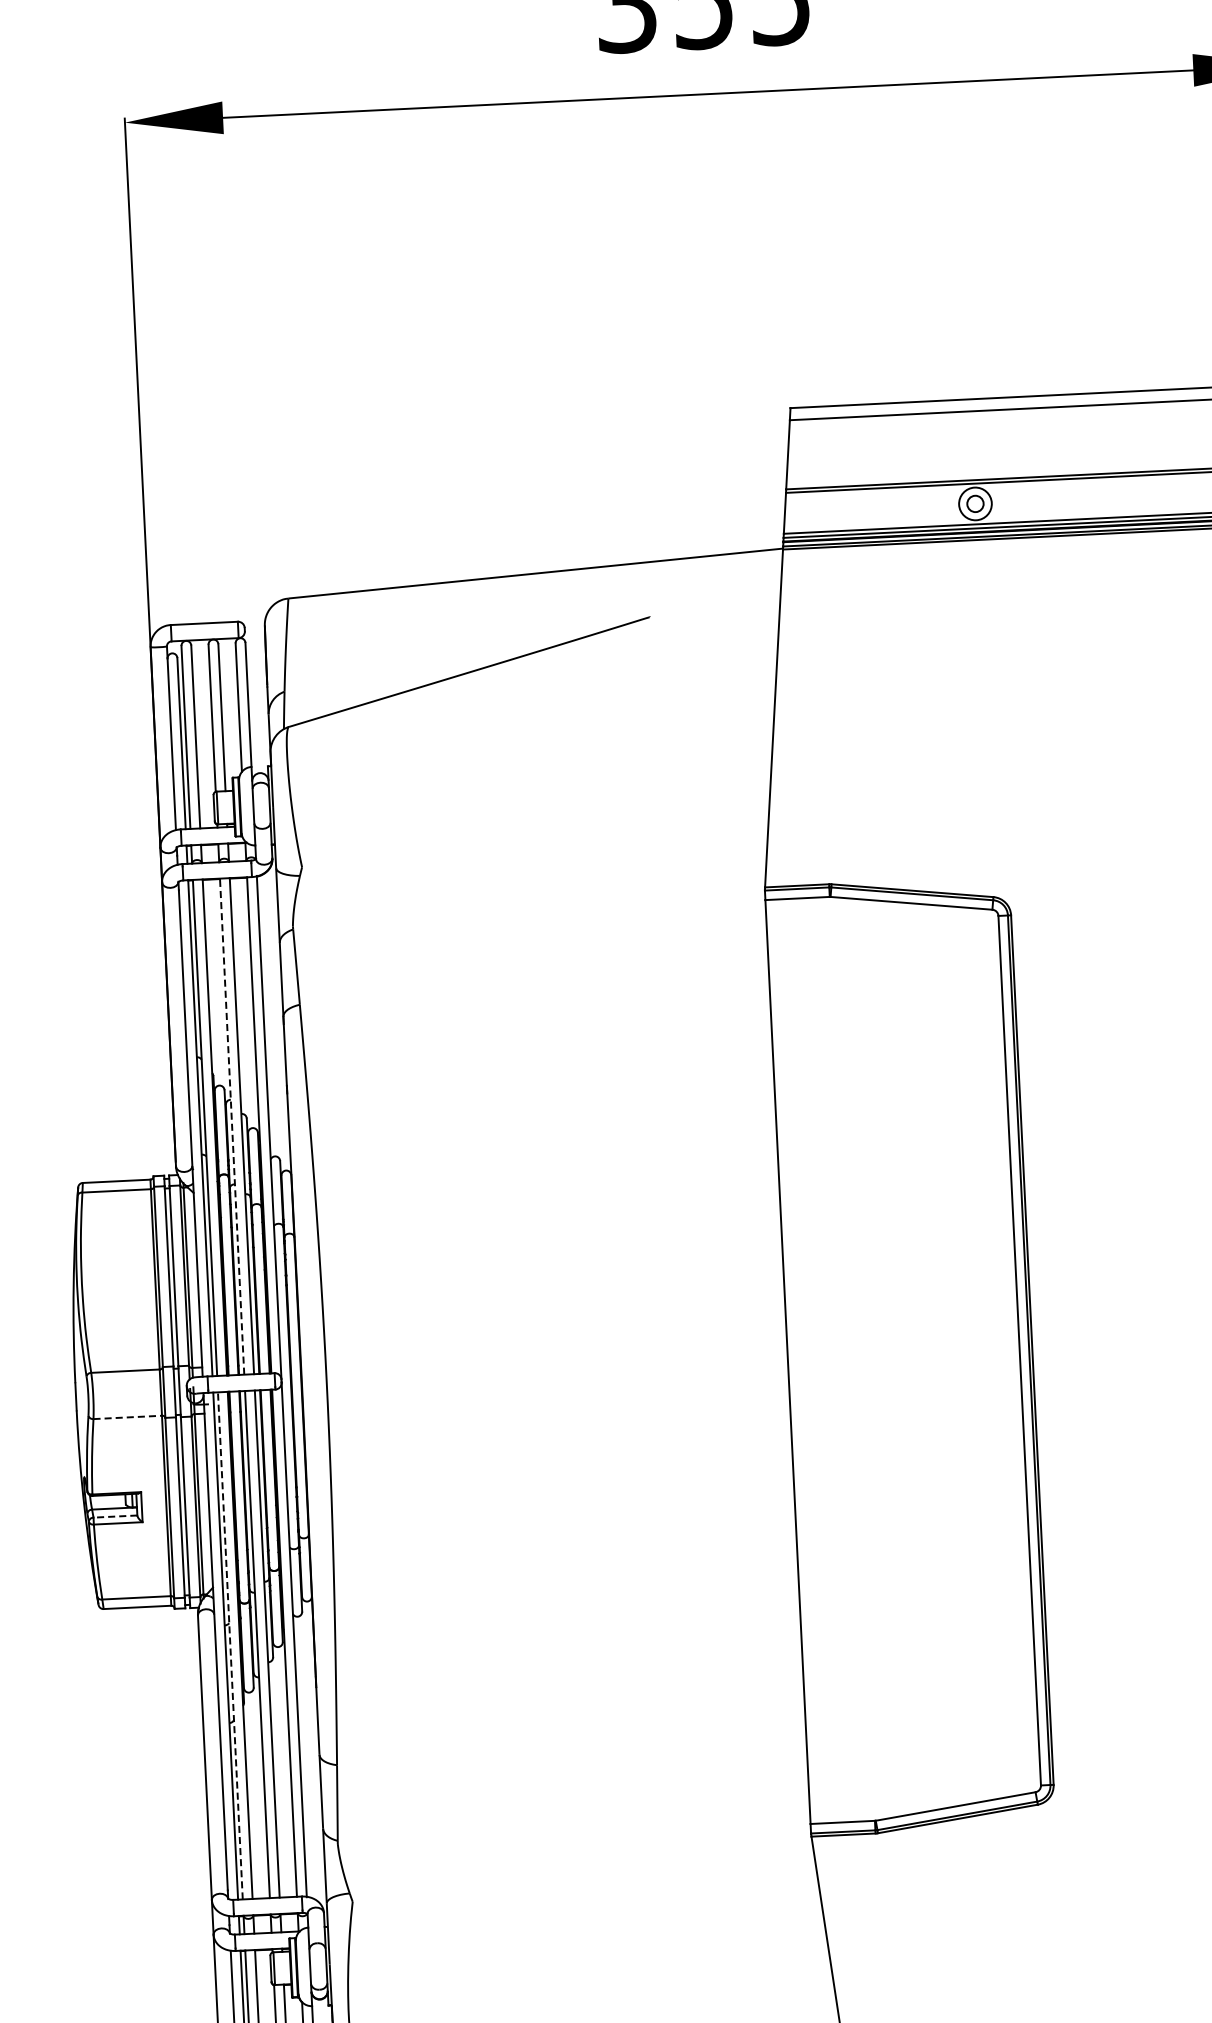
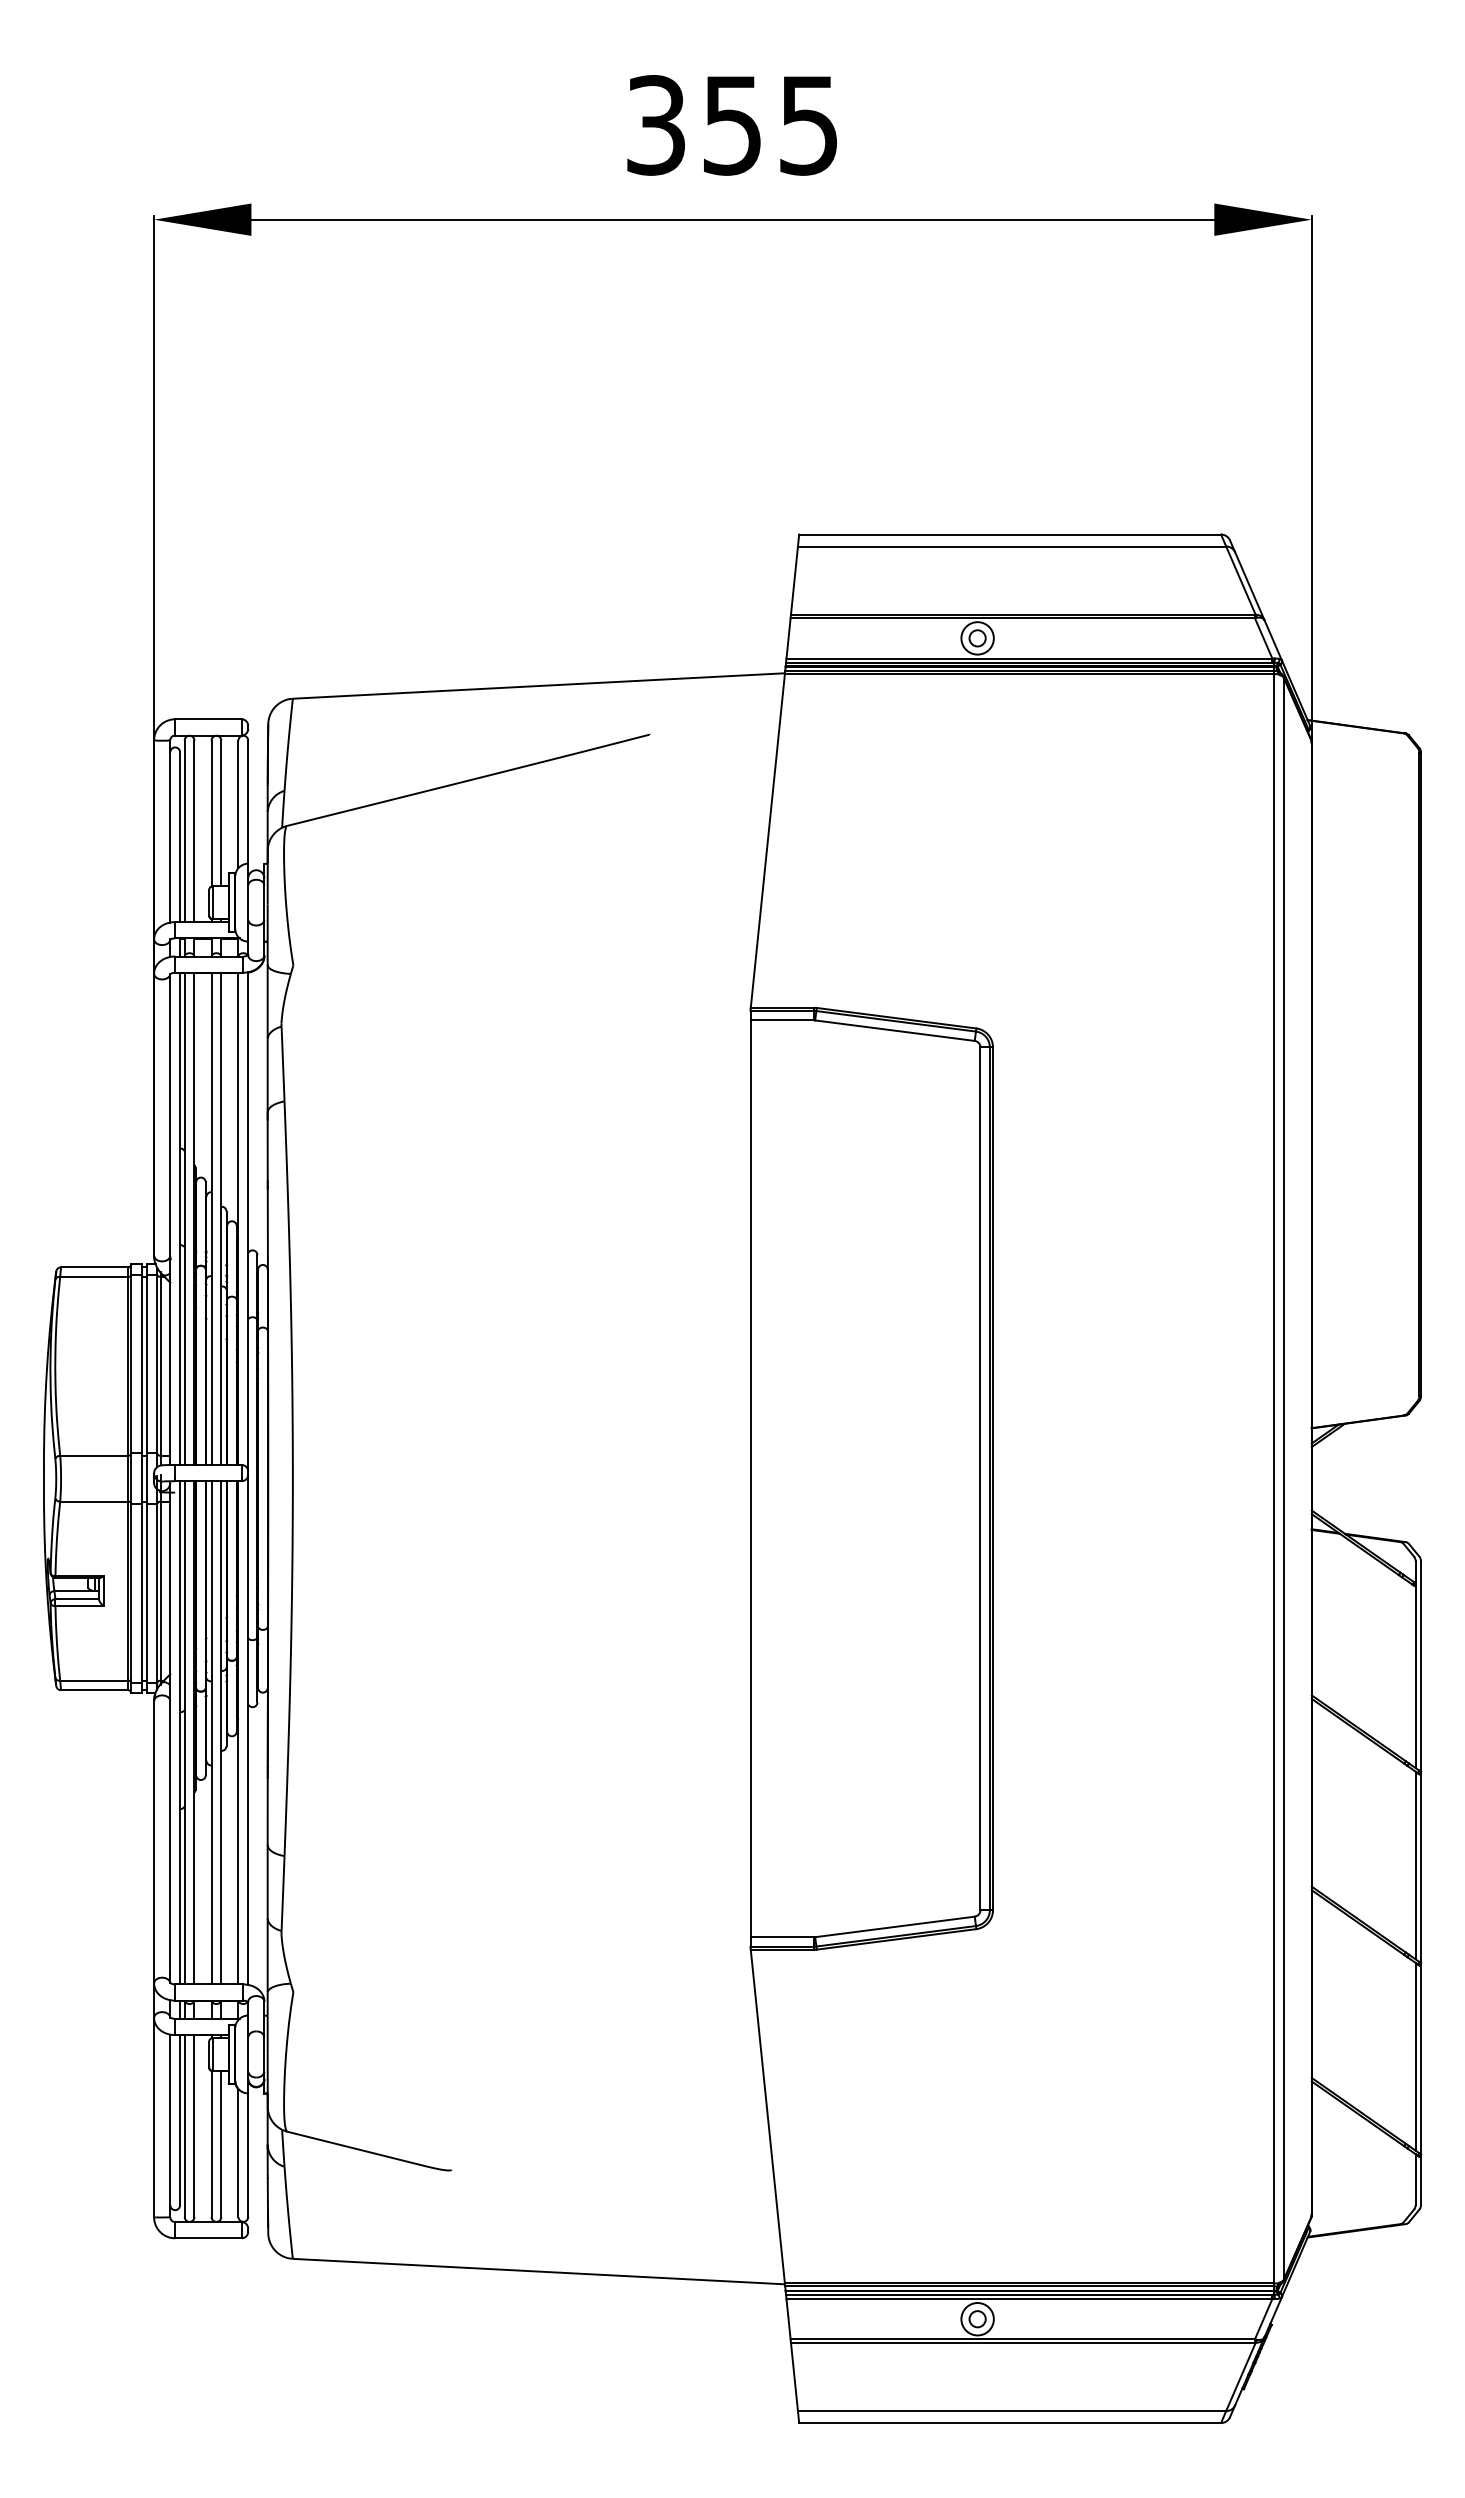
line: (232, 1126) -> (211, 1218), dashed -> solid
line: (128, 1417) -> (94, 1501), dashed -> solid
line: (115, 1516) -> (77, 1599), dashed -> solid
line: (230, 1645) -> (184, 1732), dashed -> solid

